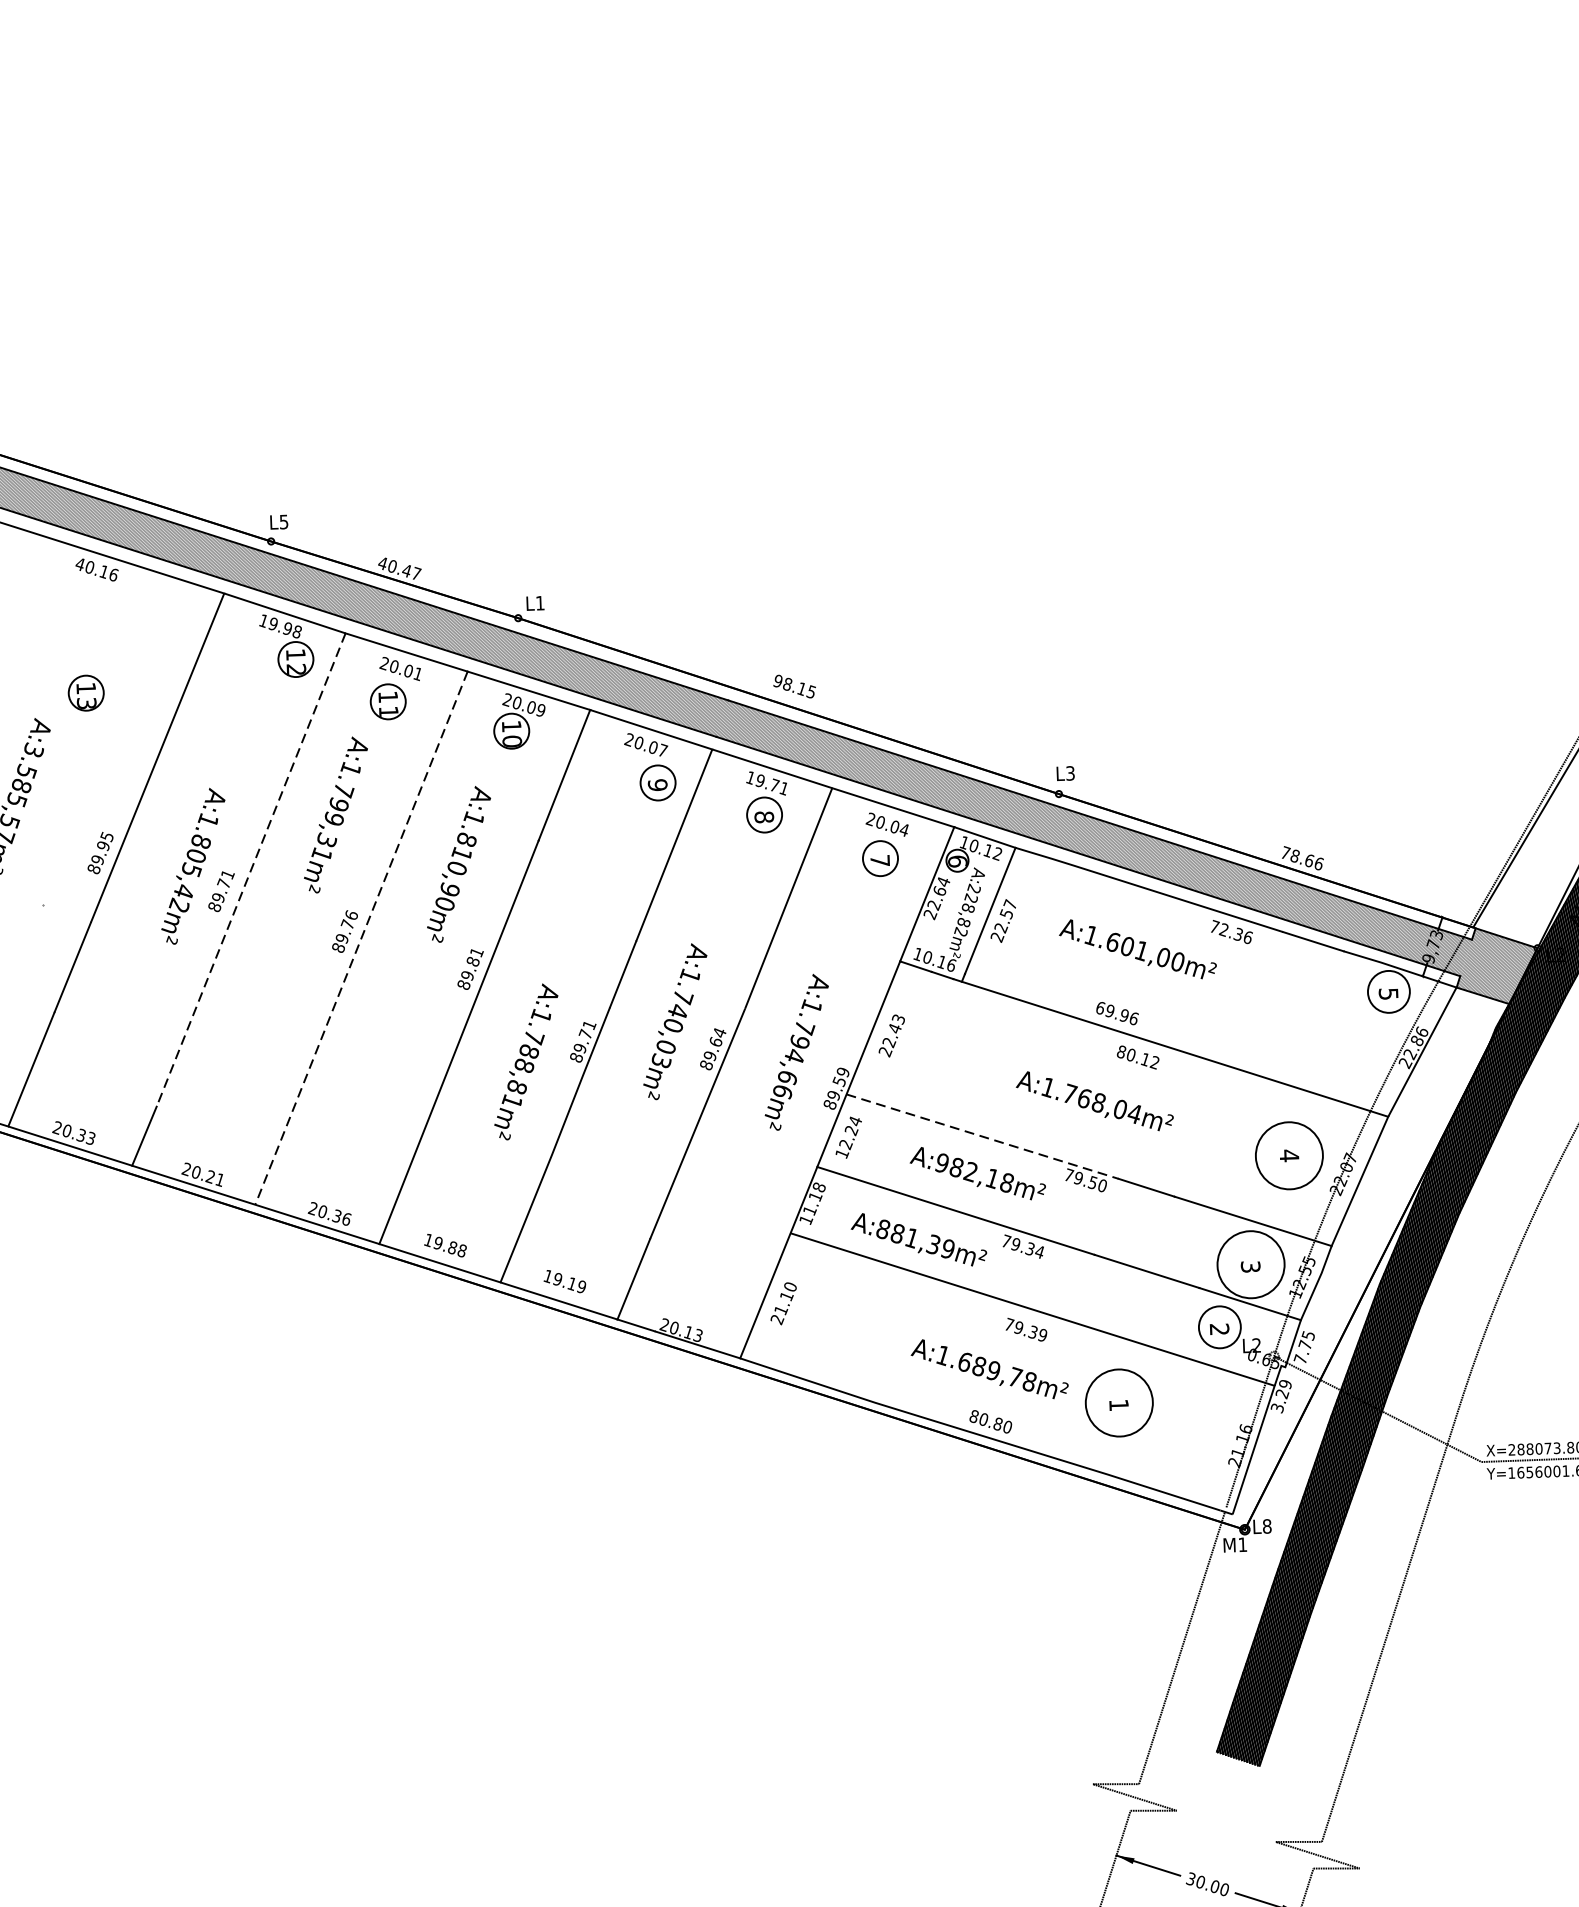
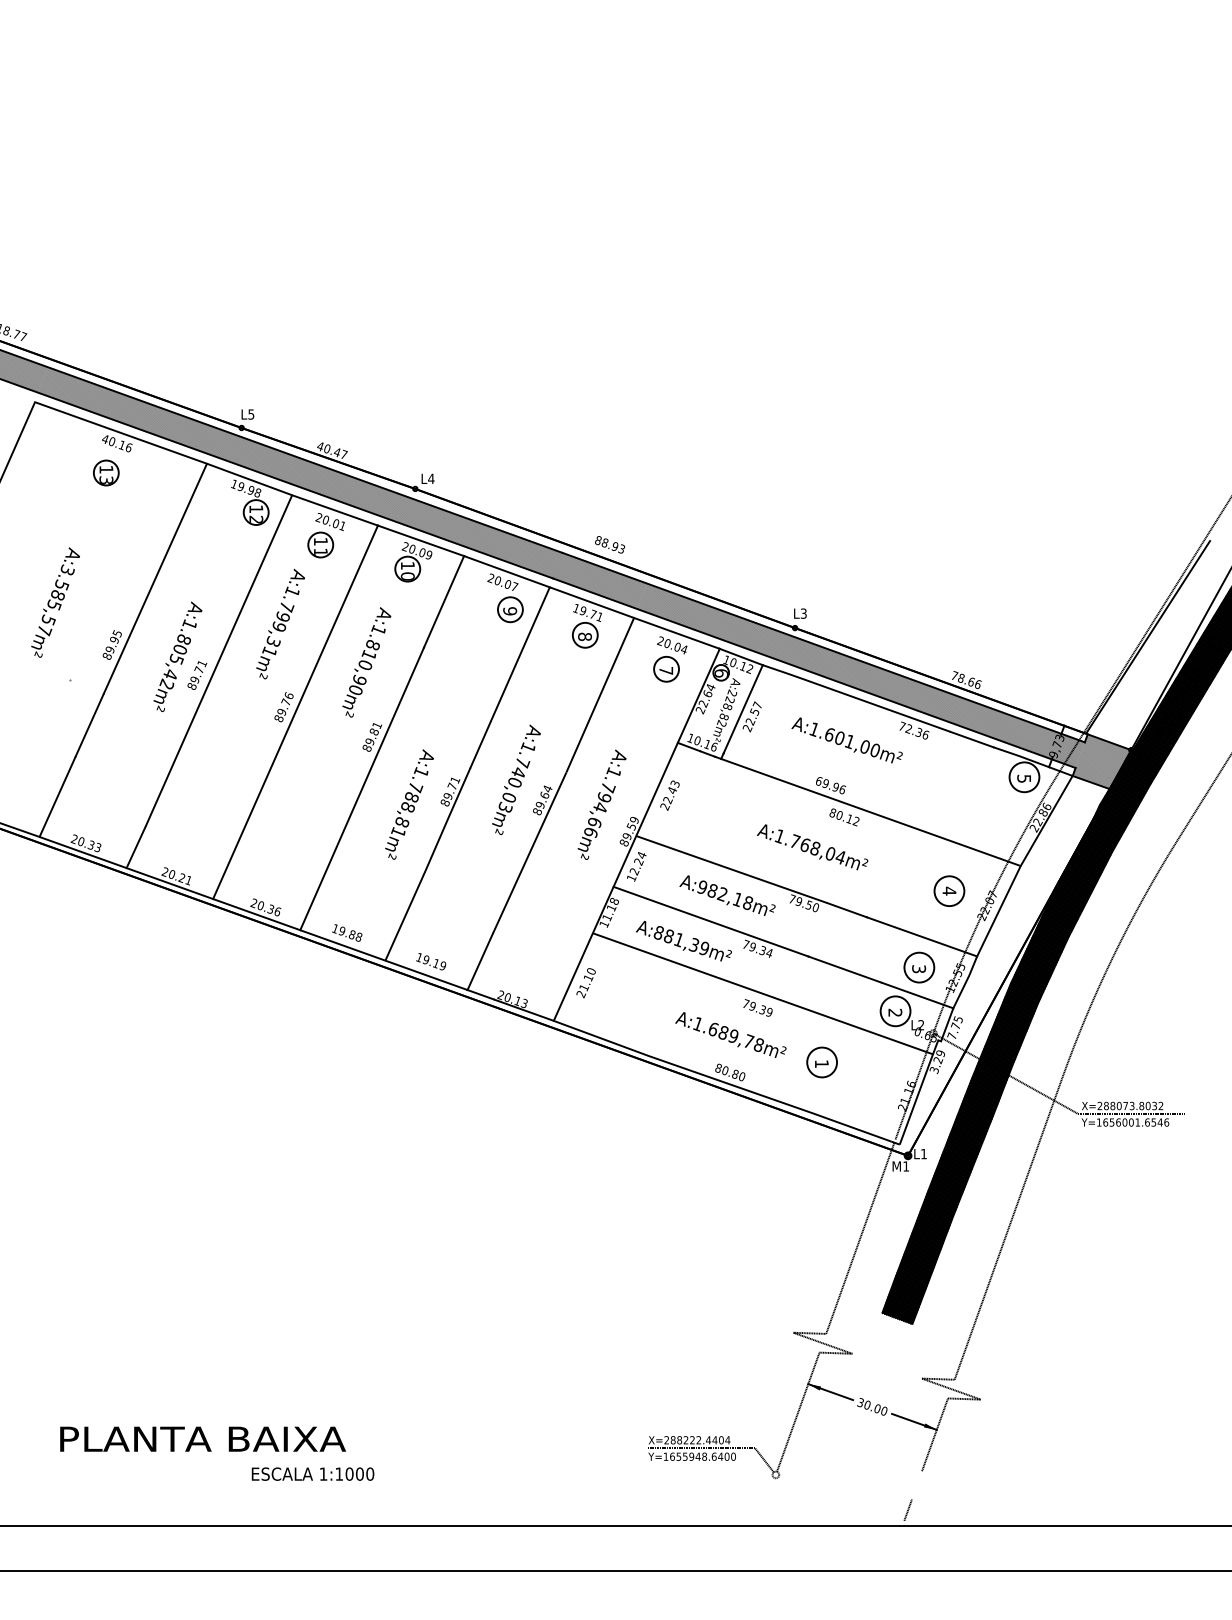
text: (540, 602) -> (431, 478), L1 -> L4
text: (793, 687) -> (609, 545), 98.15 -> 88.93
part: (86, 692) -> (106, 472), moved
line: (250, 870) -> (218, 661), dashed -> solid
line: (361, 938) -> (295, 712), dashed -> solid
line: (983, 1136) -> (732, 869), dashed -> solid
circle: (1289, 1156) -> (949, 891), size x0.62
circle: (1251, 1264) -> (919, 967), size x0.62
circle: (1119, 1403) -> (822, 1062), size x0.62
text: (1267, 1525) -> (924, 1153), L8 -> L1

